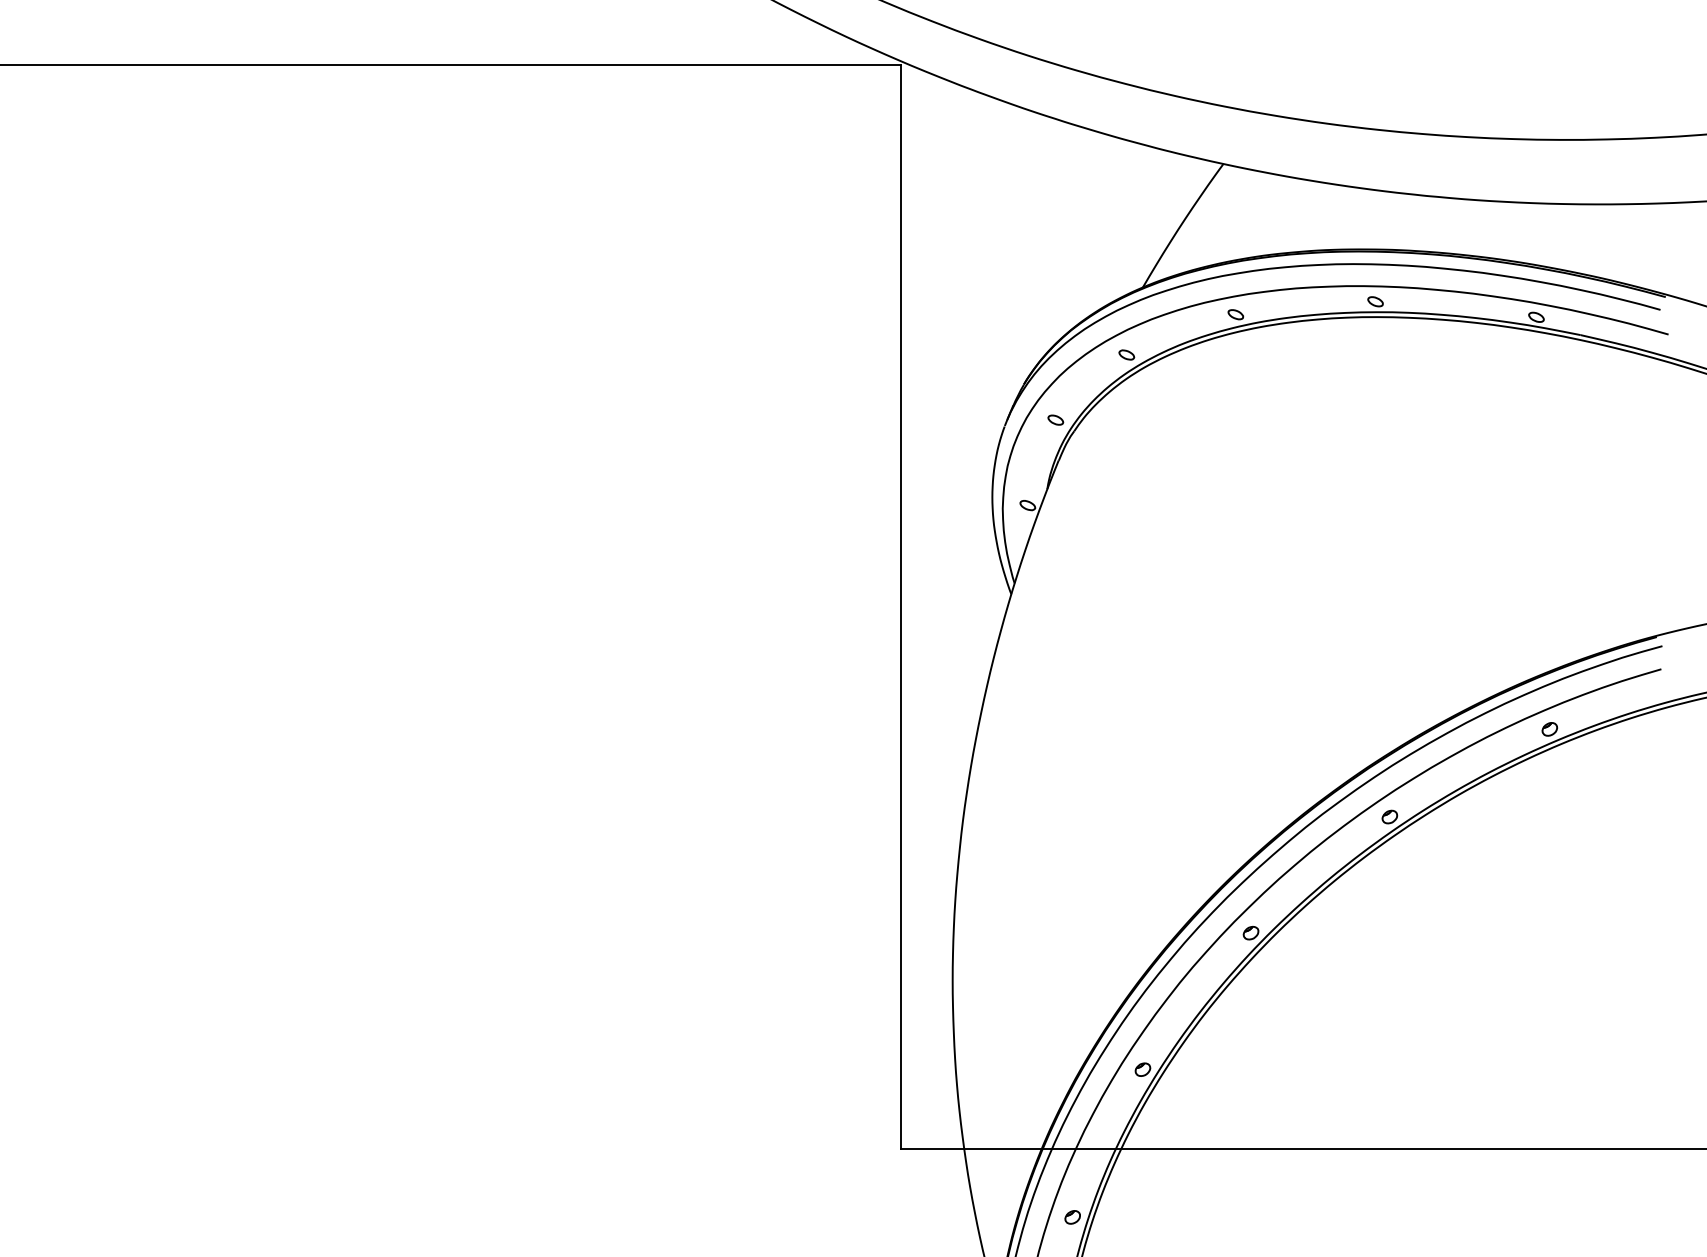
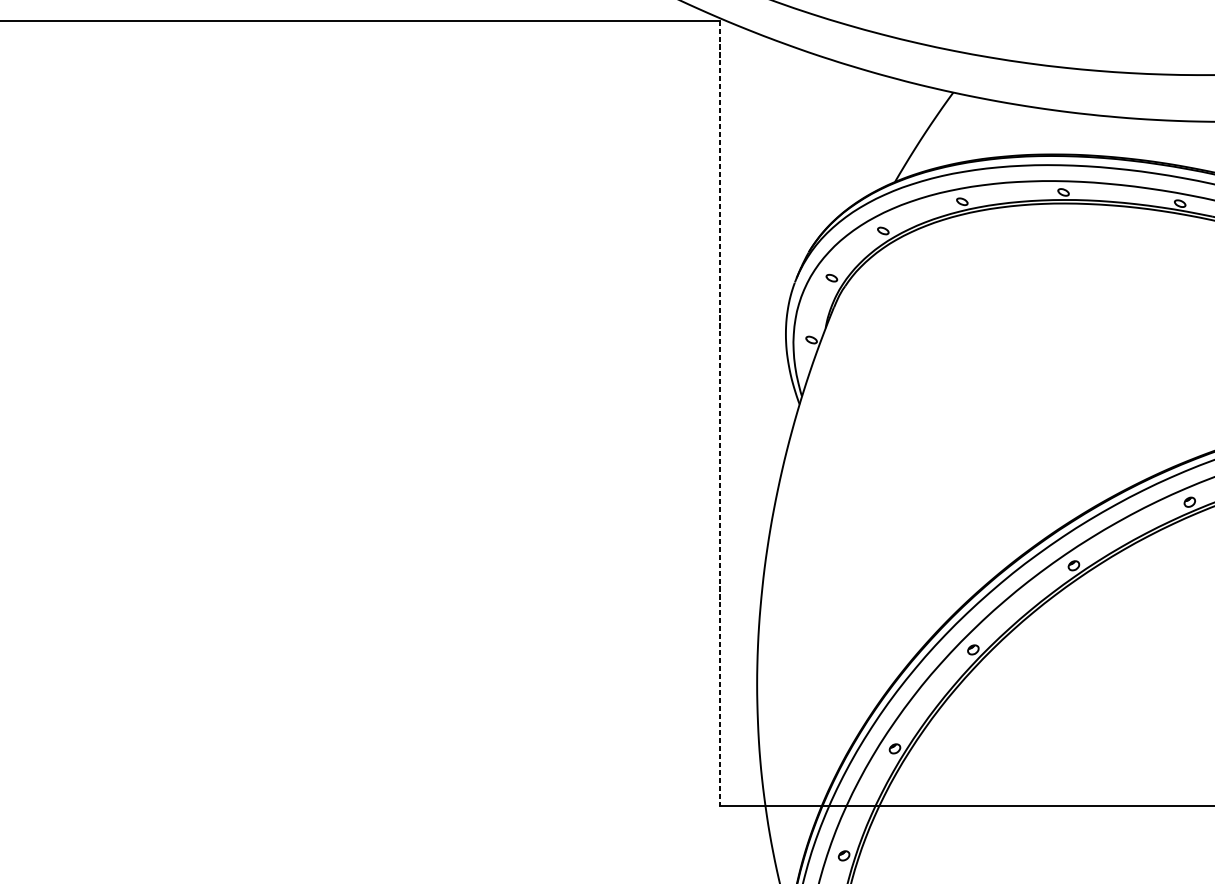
line: (900, 607) -> (719, 413), solid -> dashed

